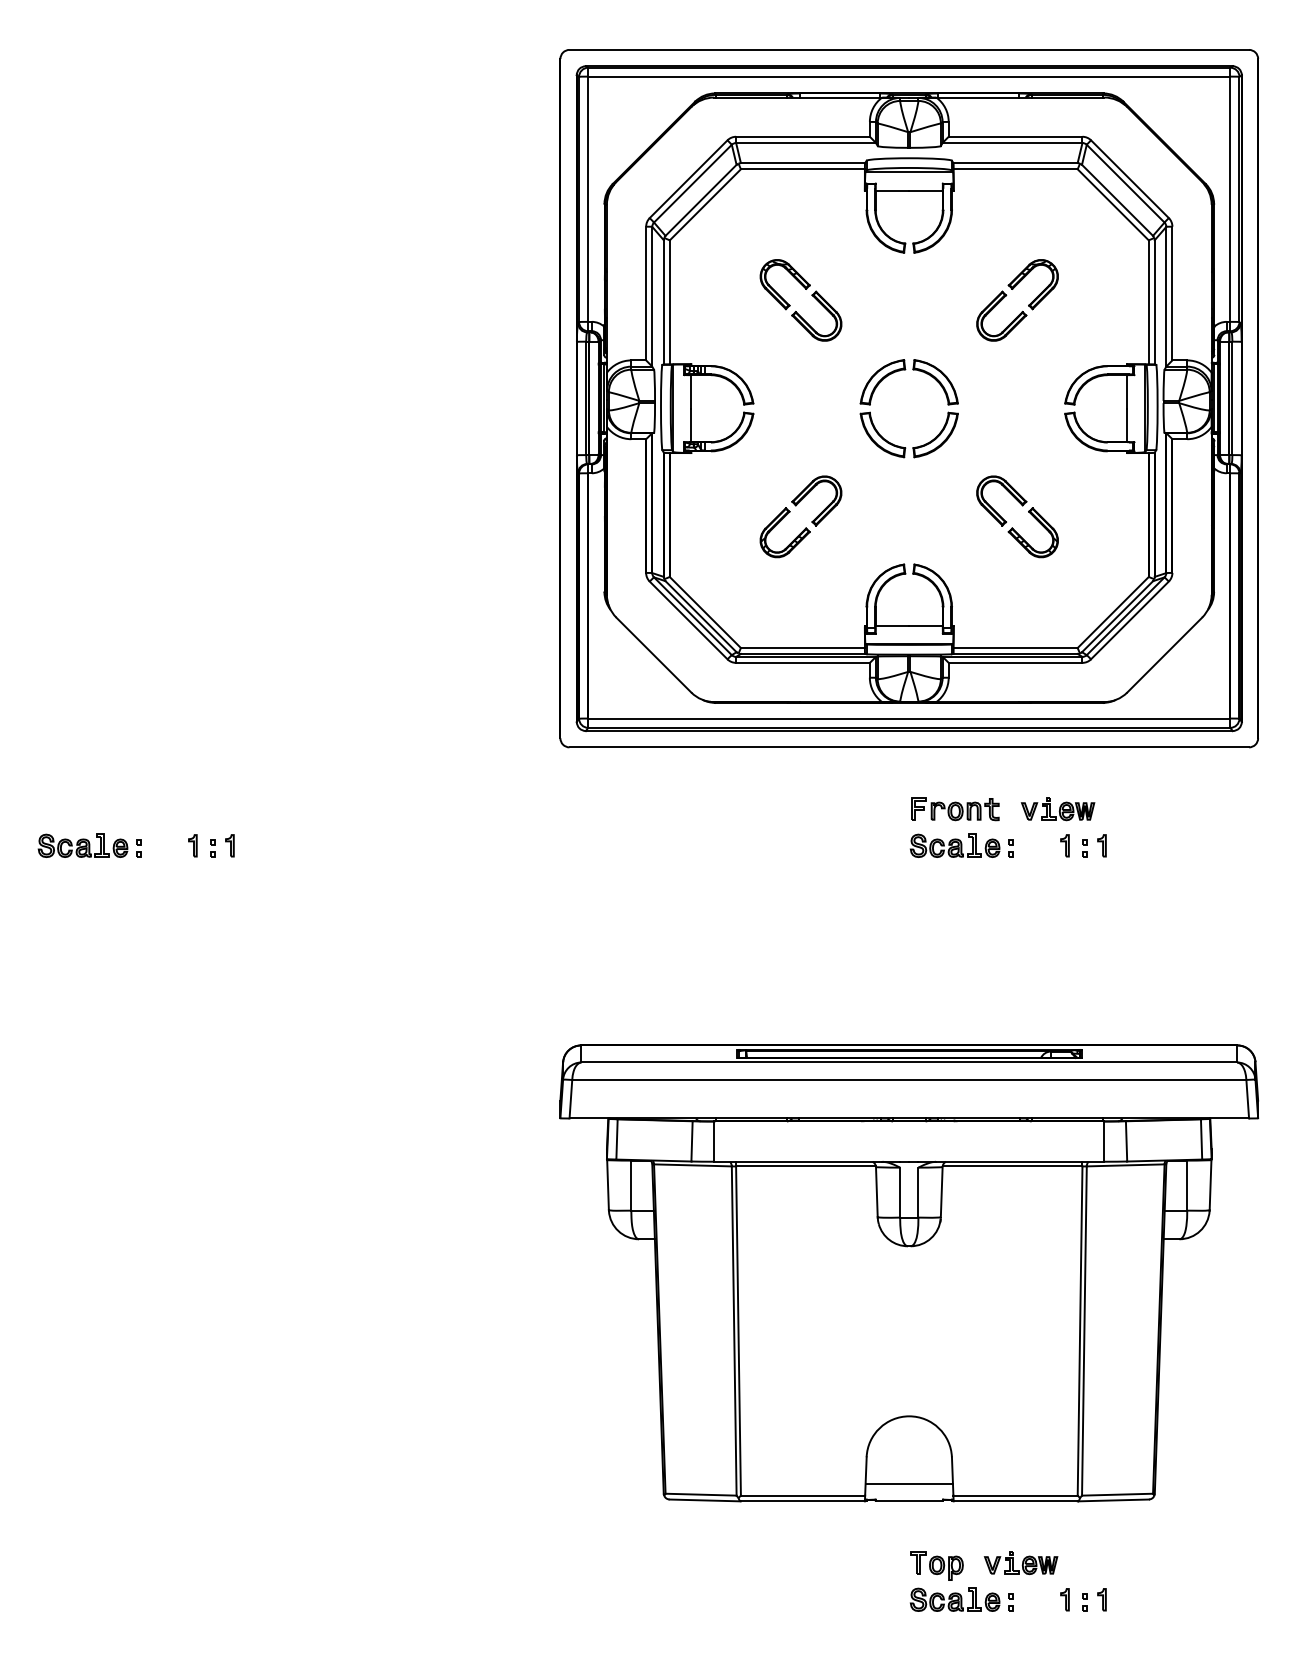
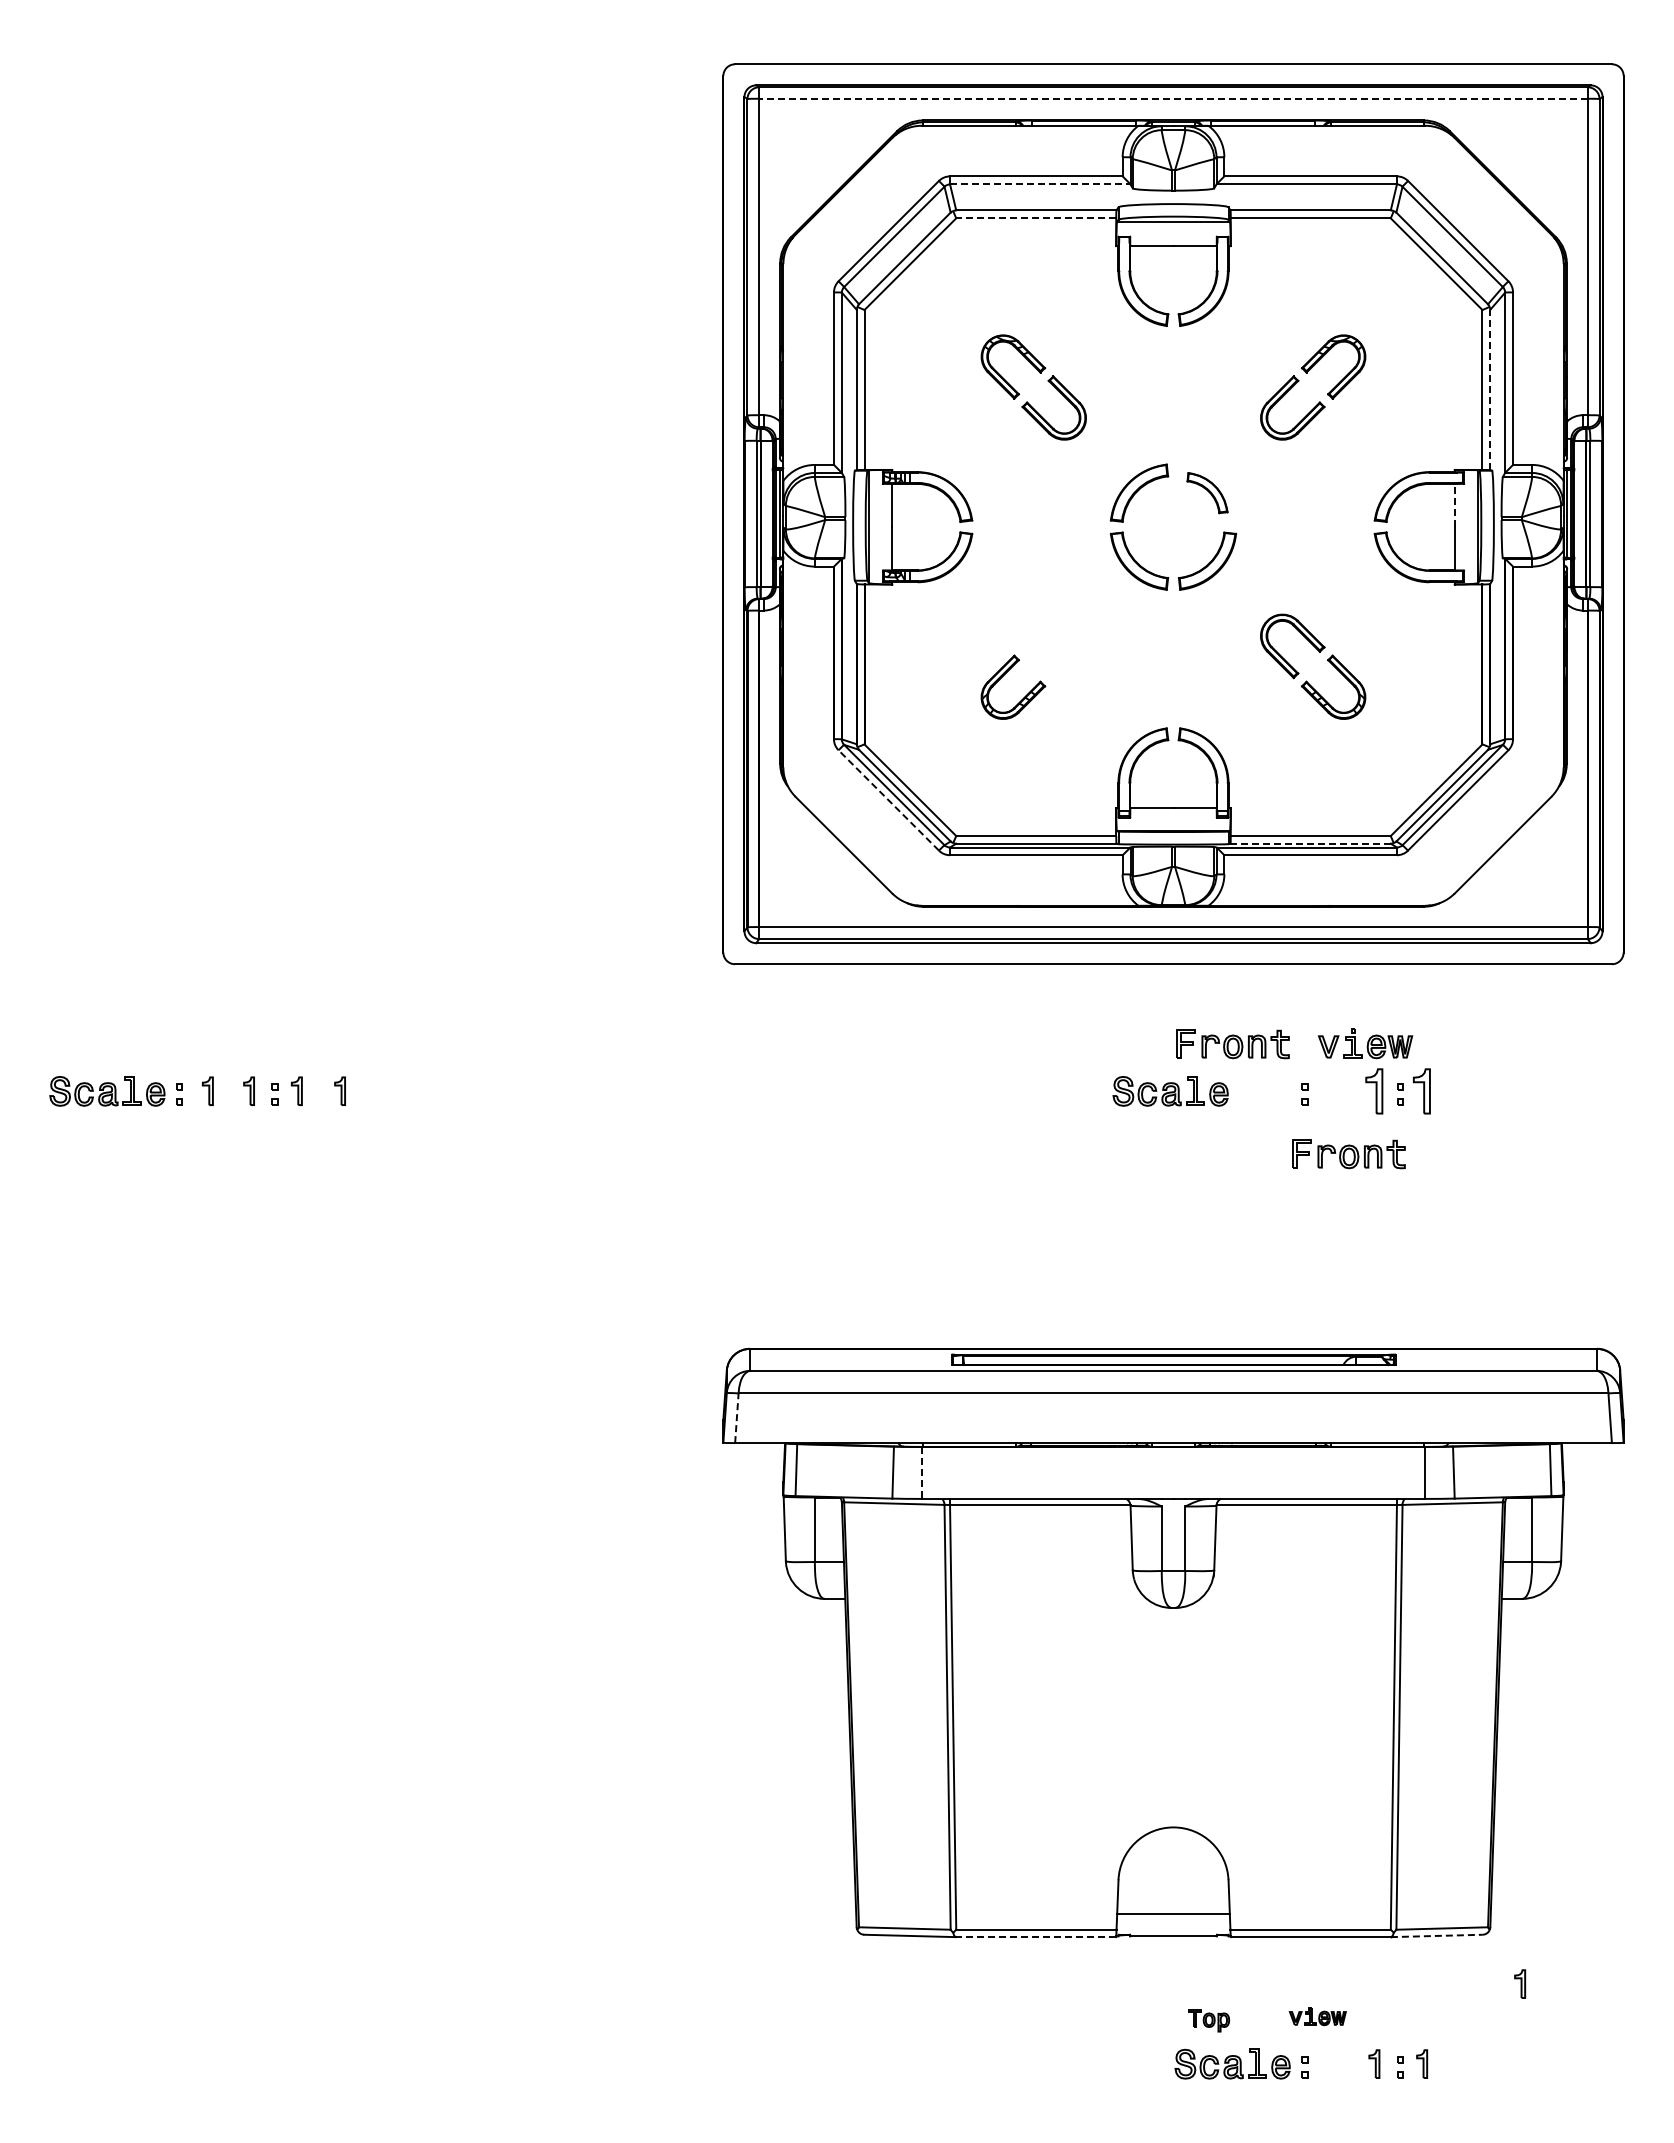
line: (909, 76) -> (1173, 98), solid -> dashed
line: (806, 143) -> (1040, 184), solid -> dashed
line: (802, 169) -> (1035, 218), solid -> dashed
line: (1154, 301) -> (1490, 389), solid -> dashed
part: (935, 381) -> (1207, 492), size x0.7
line: (1127, 391) -> (1454, 505), solid -> dashed
part: (808, 493) -> (1043, 636), removed
line: (688, 620) -> (888, 800), solid -> dashed
line: (1016, 653) -> (1311, 843), solid -> dashed
part: (160, 845) -> (207, 1090), added
part: (262, 845) -> (339, 1090), added
part: (1065, 845) -> (1374, 1090), size x1.6
part: (1102, 845) -> (1422, 1090), size x1.6
part: (955, 846) -> (1170, 1091), moved
part: (1044, 894) -> (1348, 1154), added
line: (570, 1099) -> (736, 1418), solid -> dashed
line: (713, 1141) -> (921, 1472), solid -> dashed
line: (1113, 1500) -> (1436, 1935), solid -> dashed
line: (802, 1501) -> (1035, 1937), solid -> dashed
part: (1178, 1537) -> (1520, 1983), added
part: (1020, 1562) -> (1317, 2016), size x0.6
part: (936, 1565) -> (1208, 2020), size x0.6

